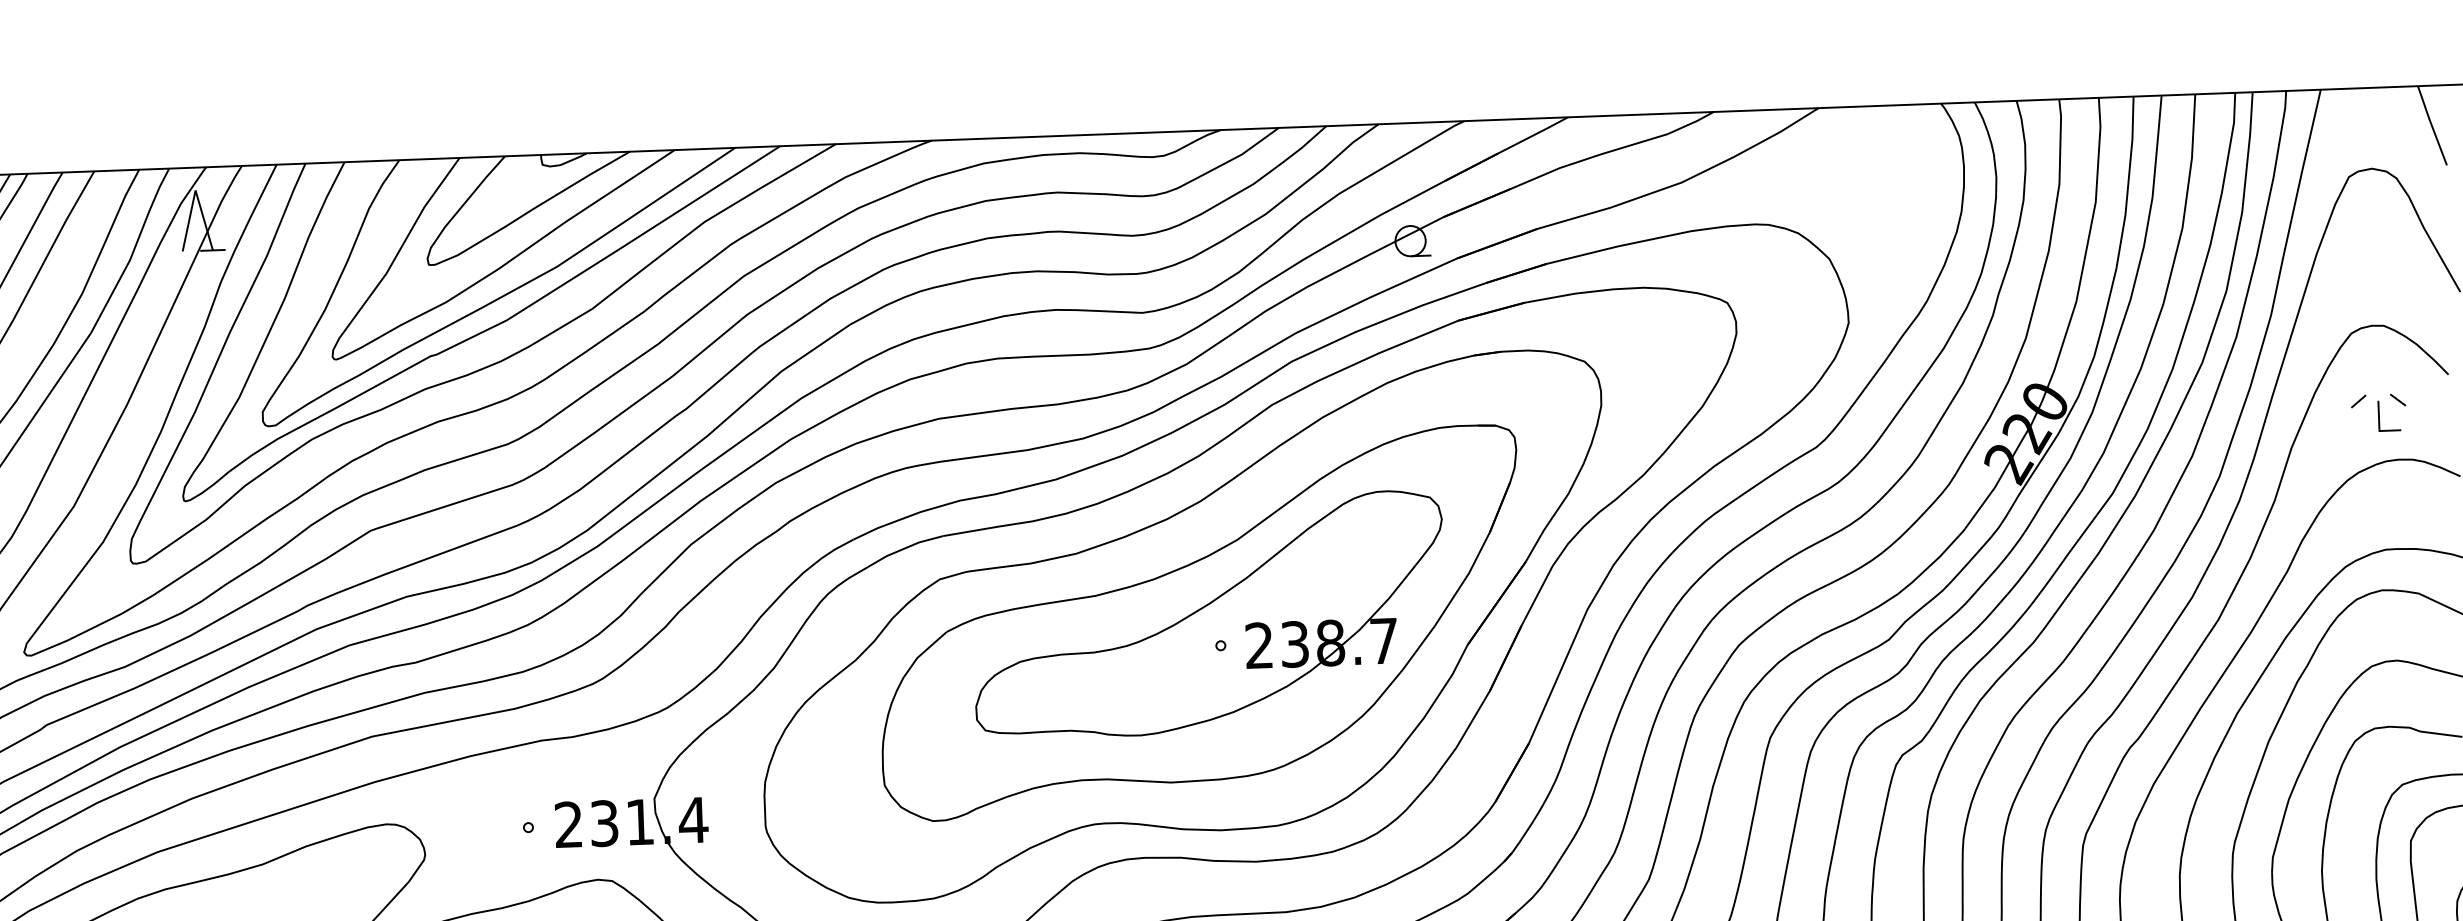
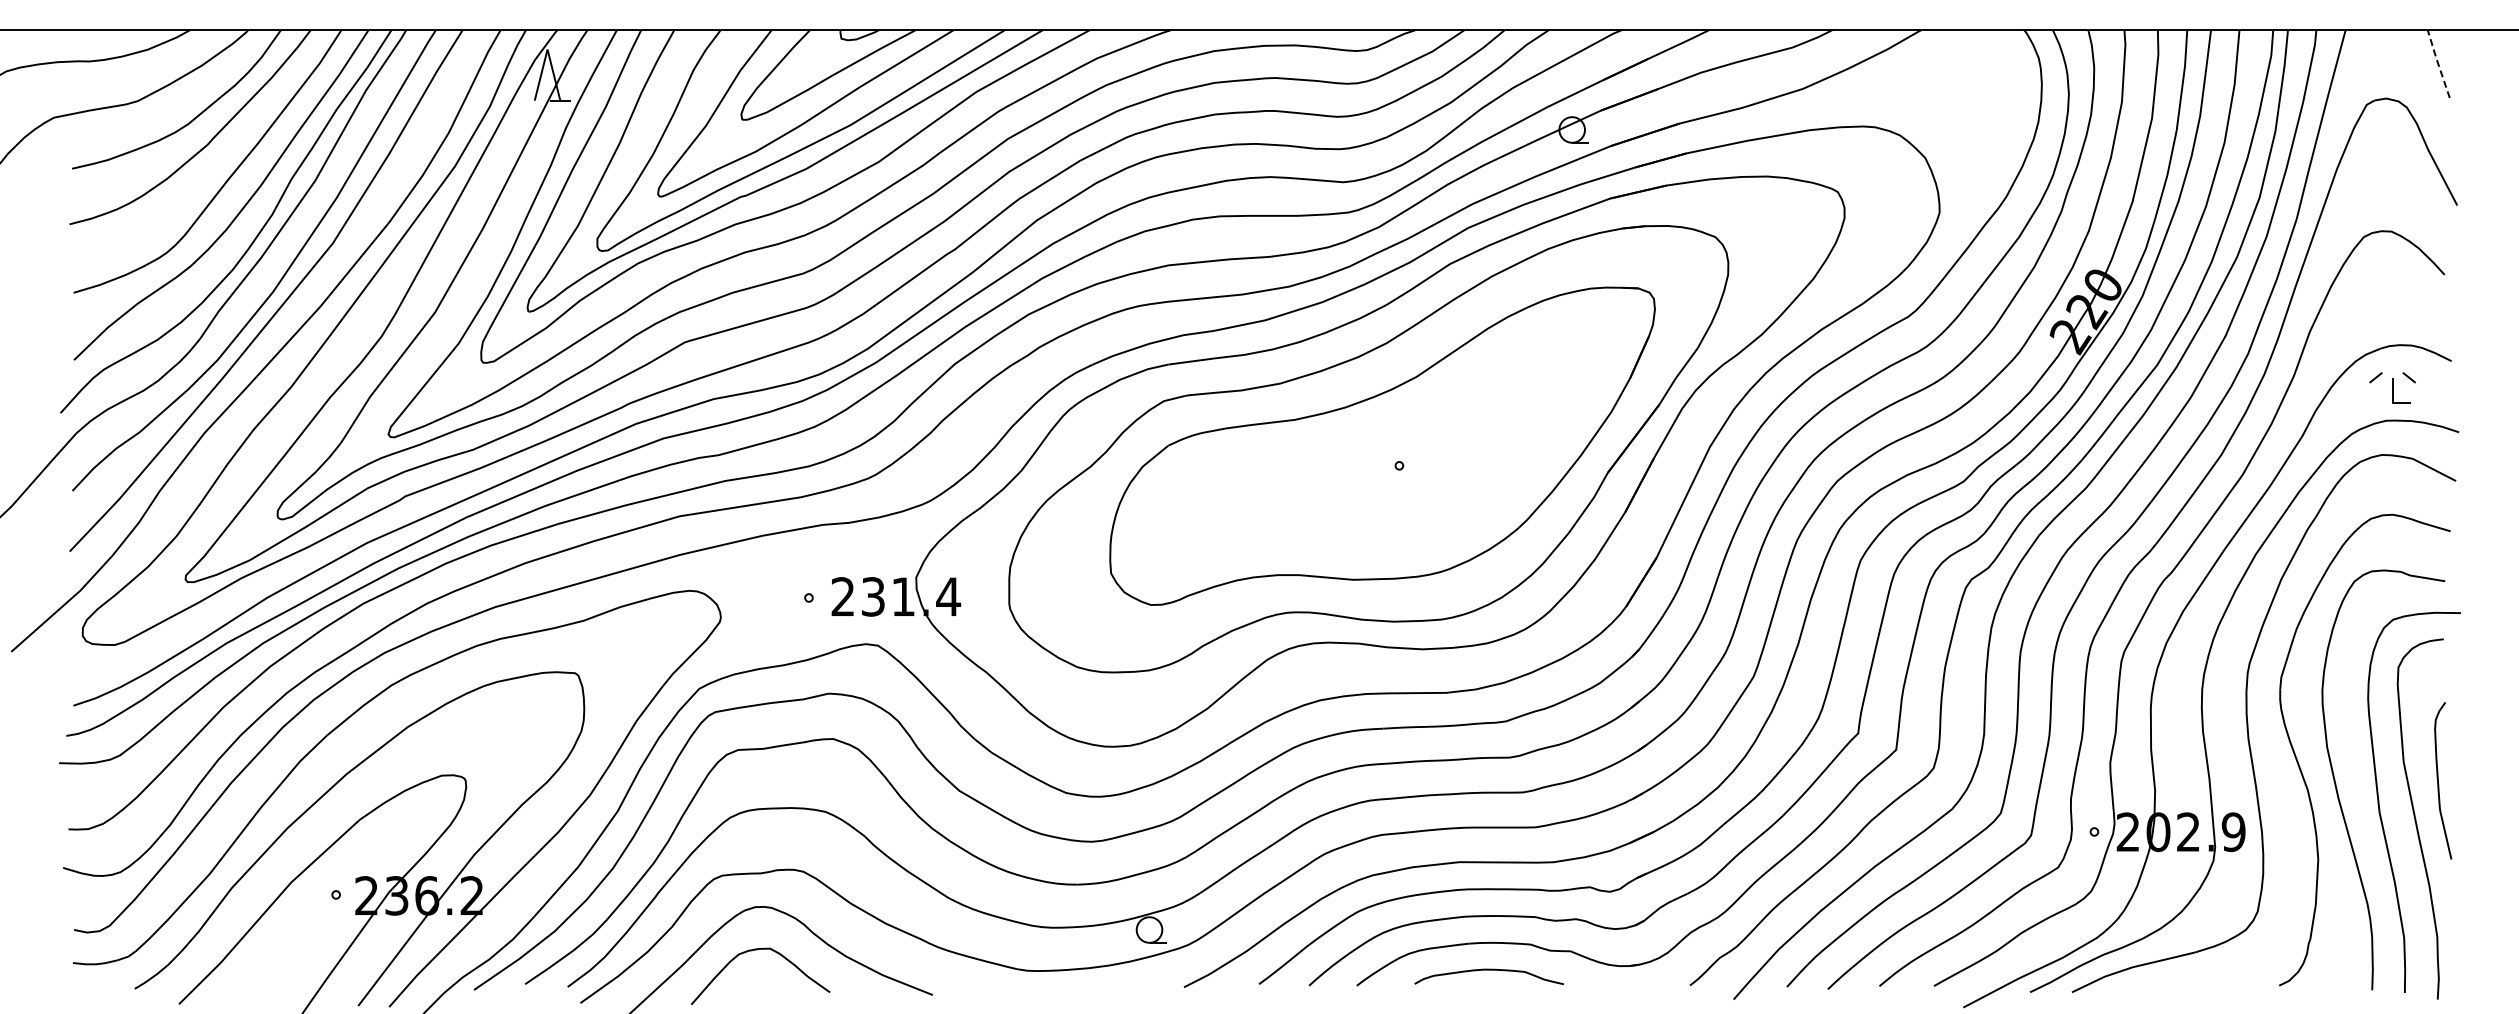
line: (2432, 124) -> (2438, 63), solid -> dashed
part: (2378, 412) -> (2392, 387), moved
part: (1209, 615) -> (1390, 439), removed

